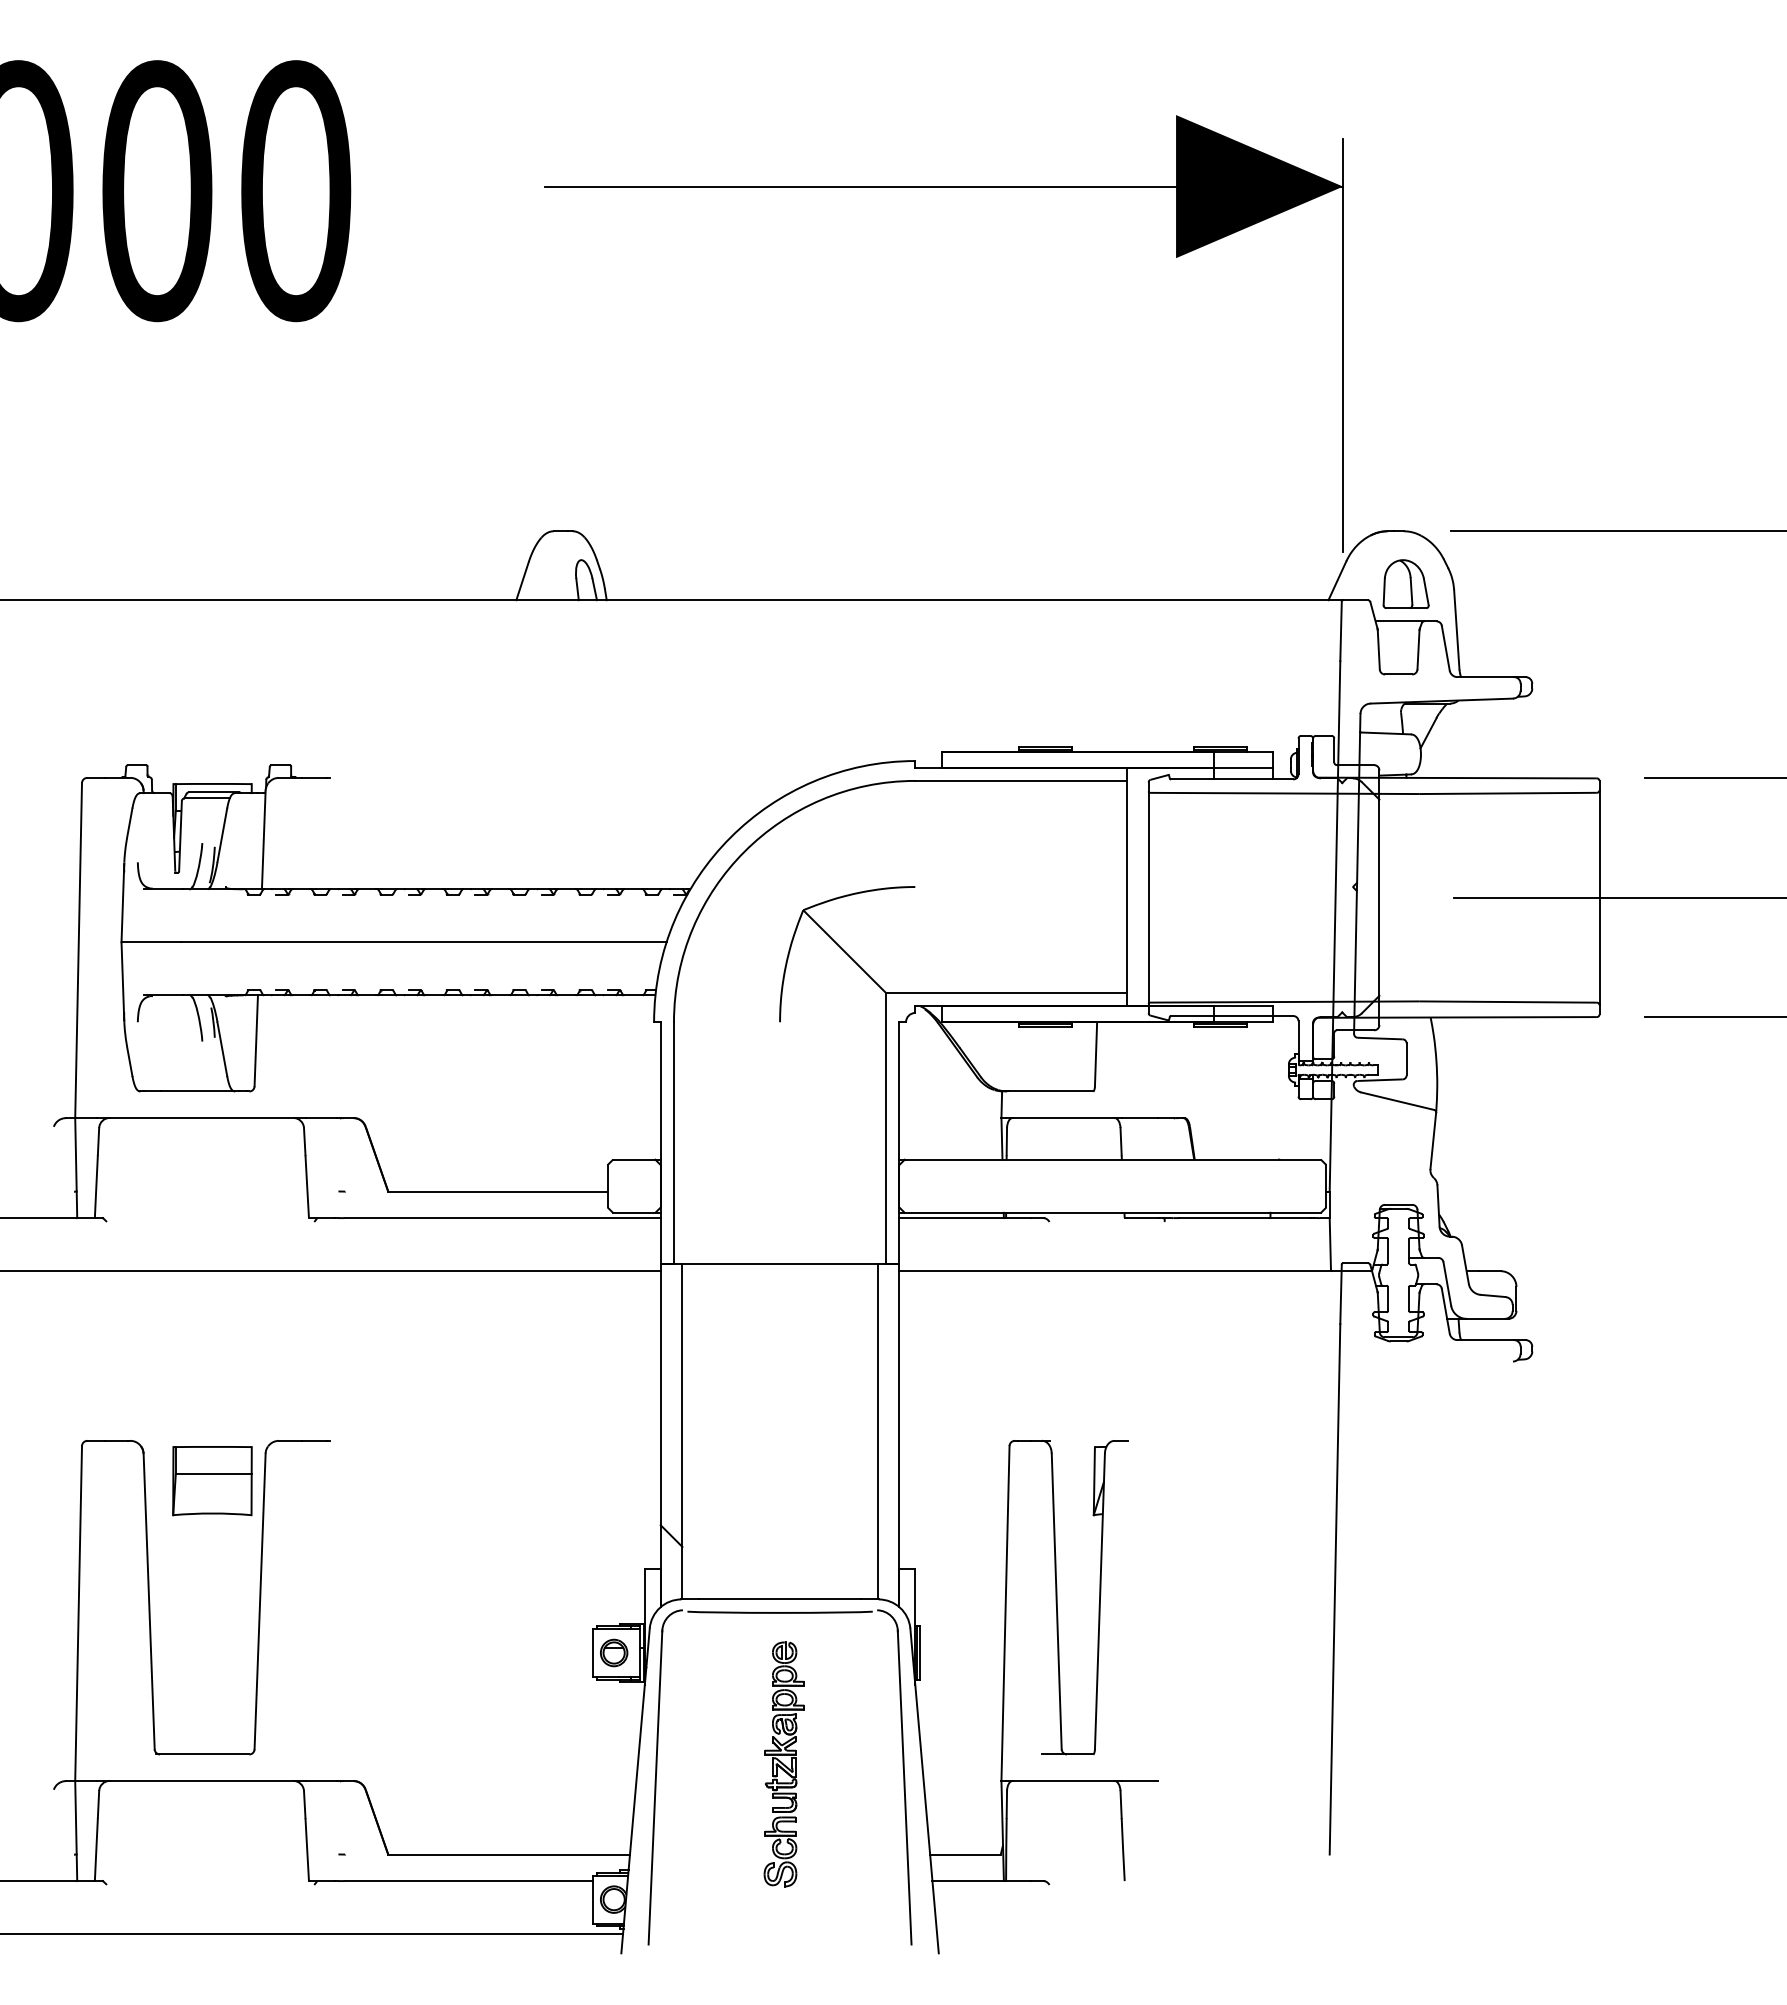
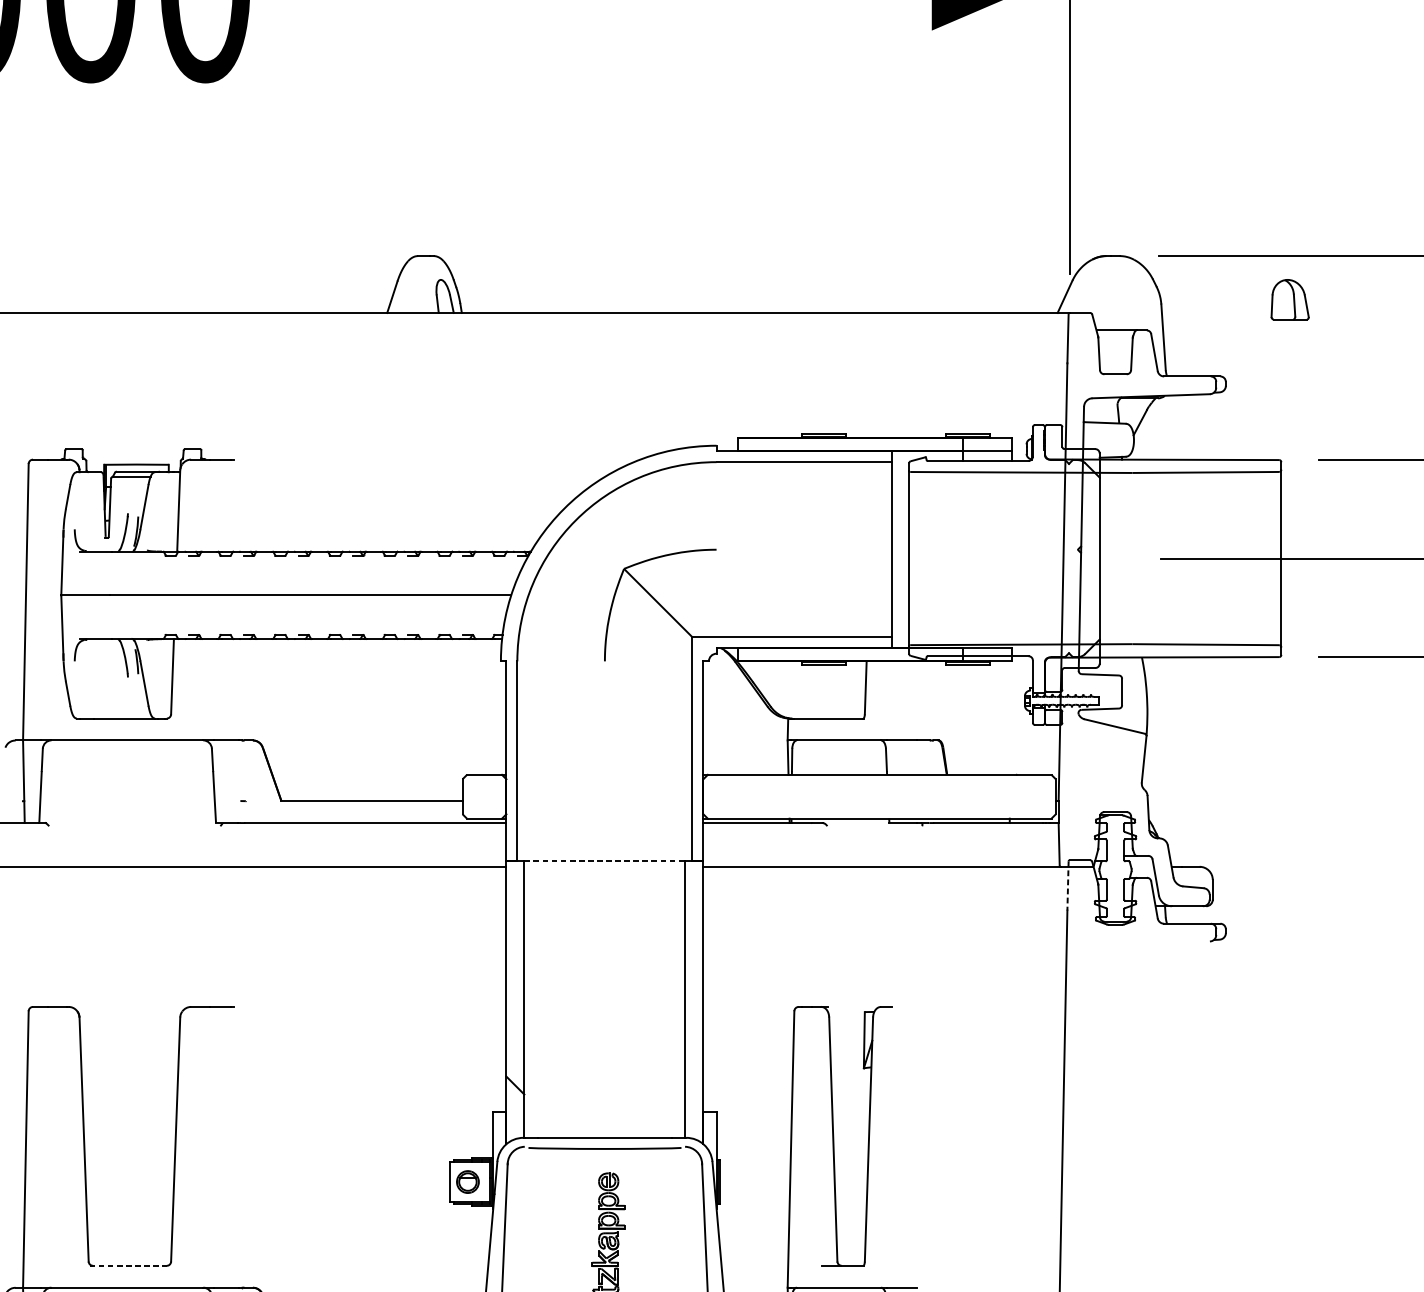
part: (1405, 583) -> (1289, 299), moved
line: (780, 1263) -> (605, 860), solid -> dashed
line: (1341, 1294) -> (1068, 886), solid -> dashed
part: (212, 1481) -> (136, 1040), removed
line: (202, 1754) -> (128, 1265), solid -> dashed

